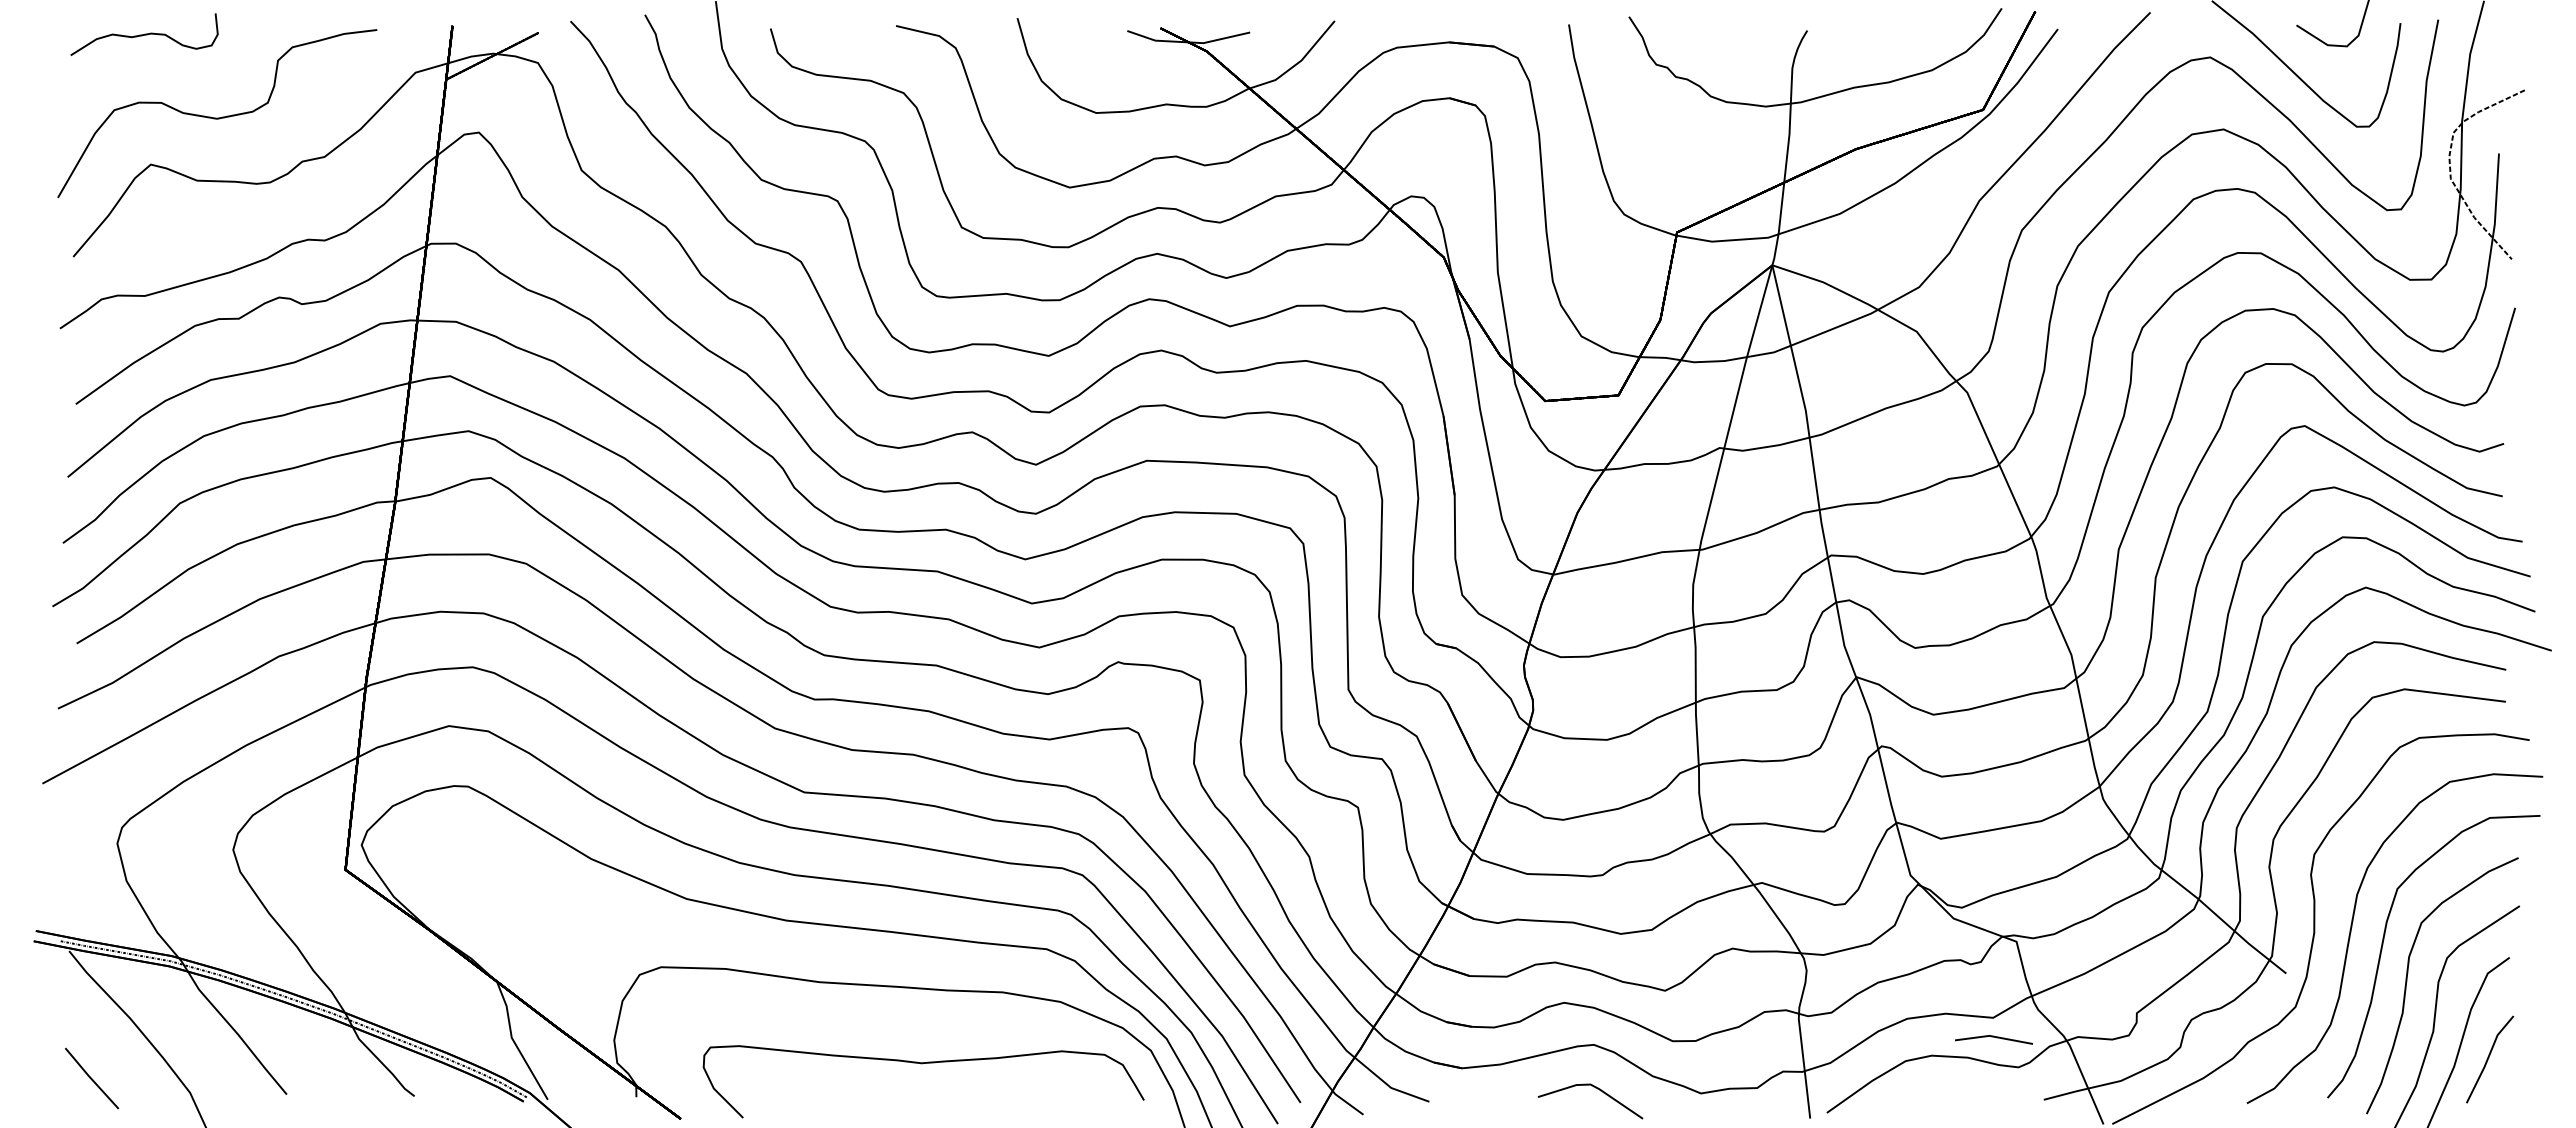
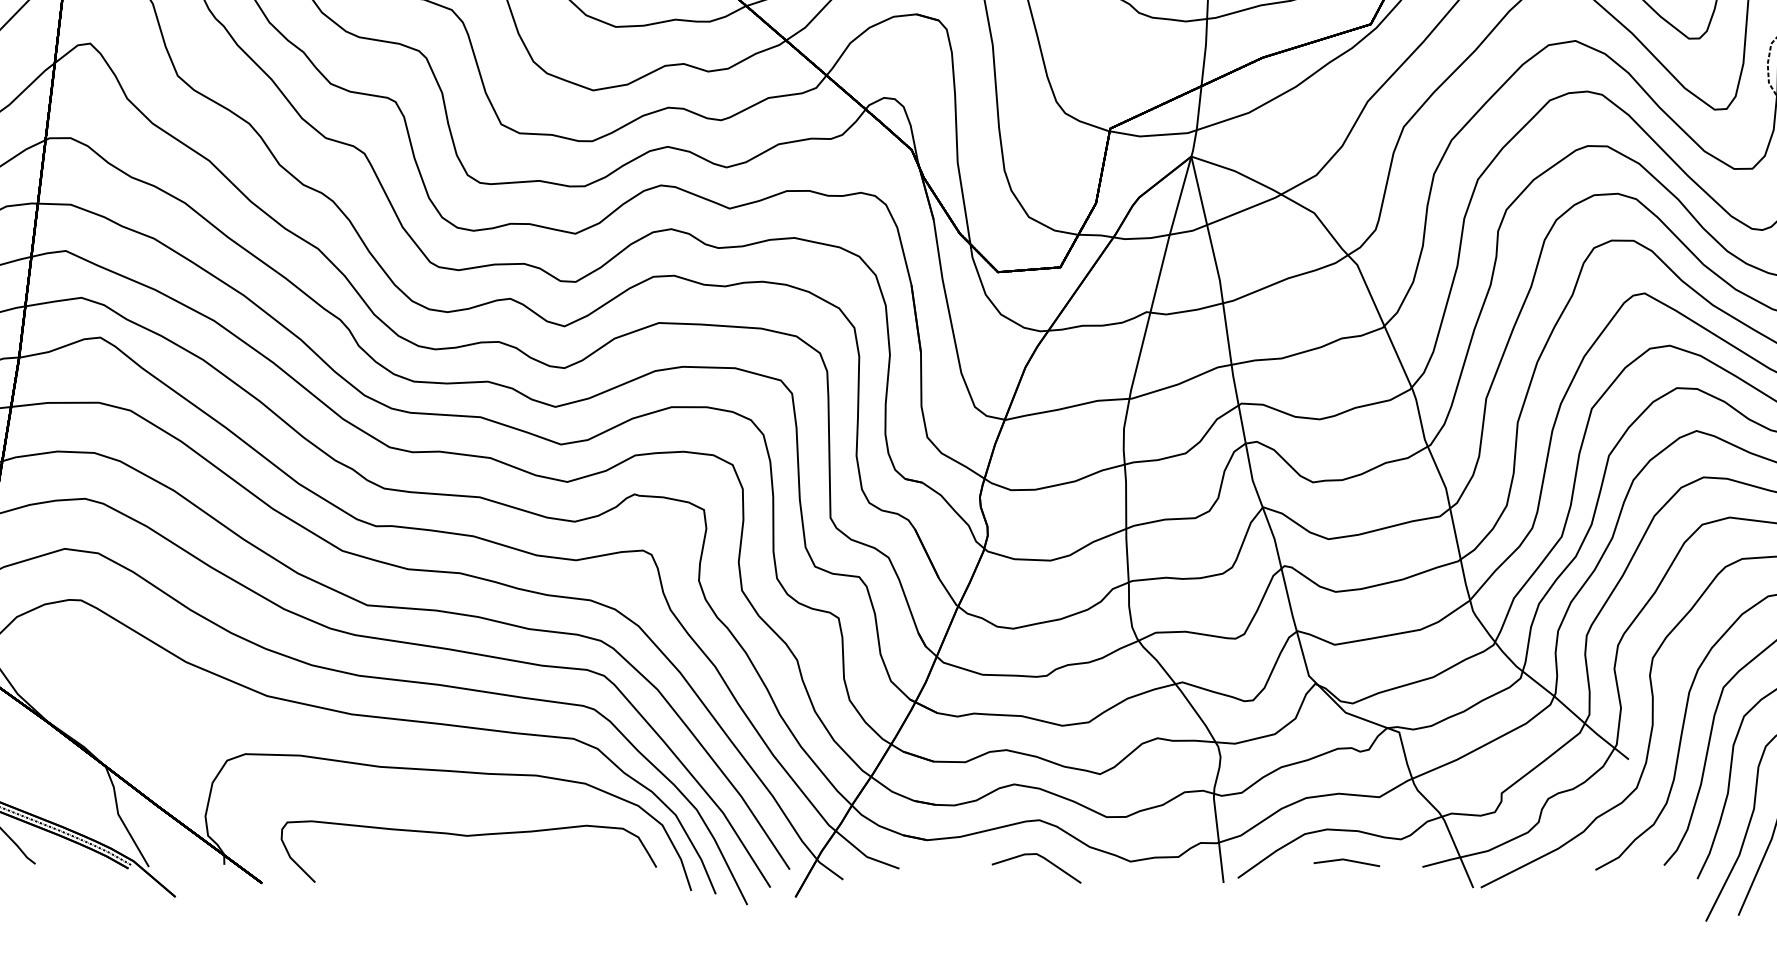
line: (1993, 1037) -> (1346, 860), moved

